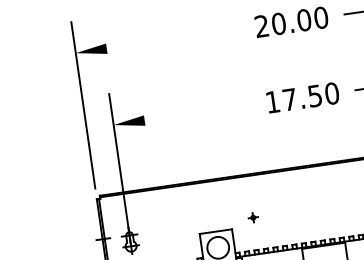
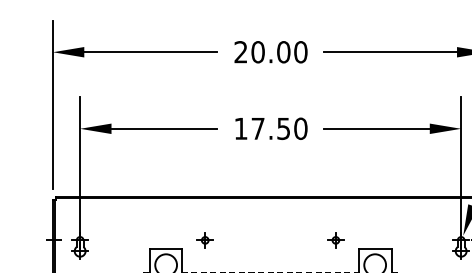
line: (172, 39) -> (150, 52), added
line: (196, 112) -> (163, 128), added
part: (252, 217) -> (204, 240), size x1.67

